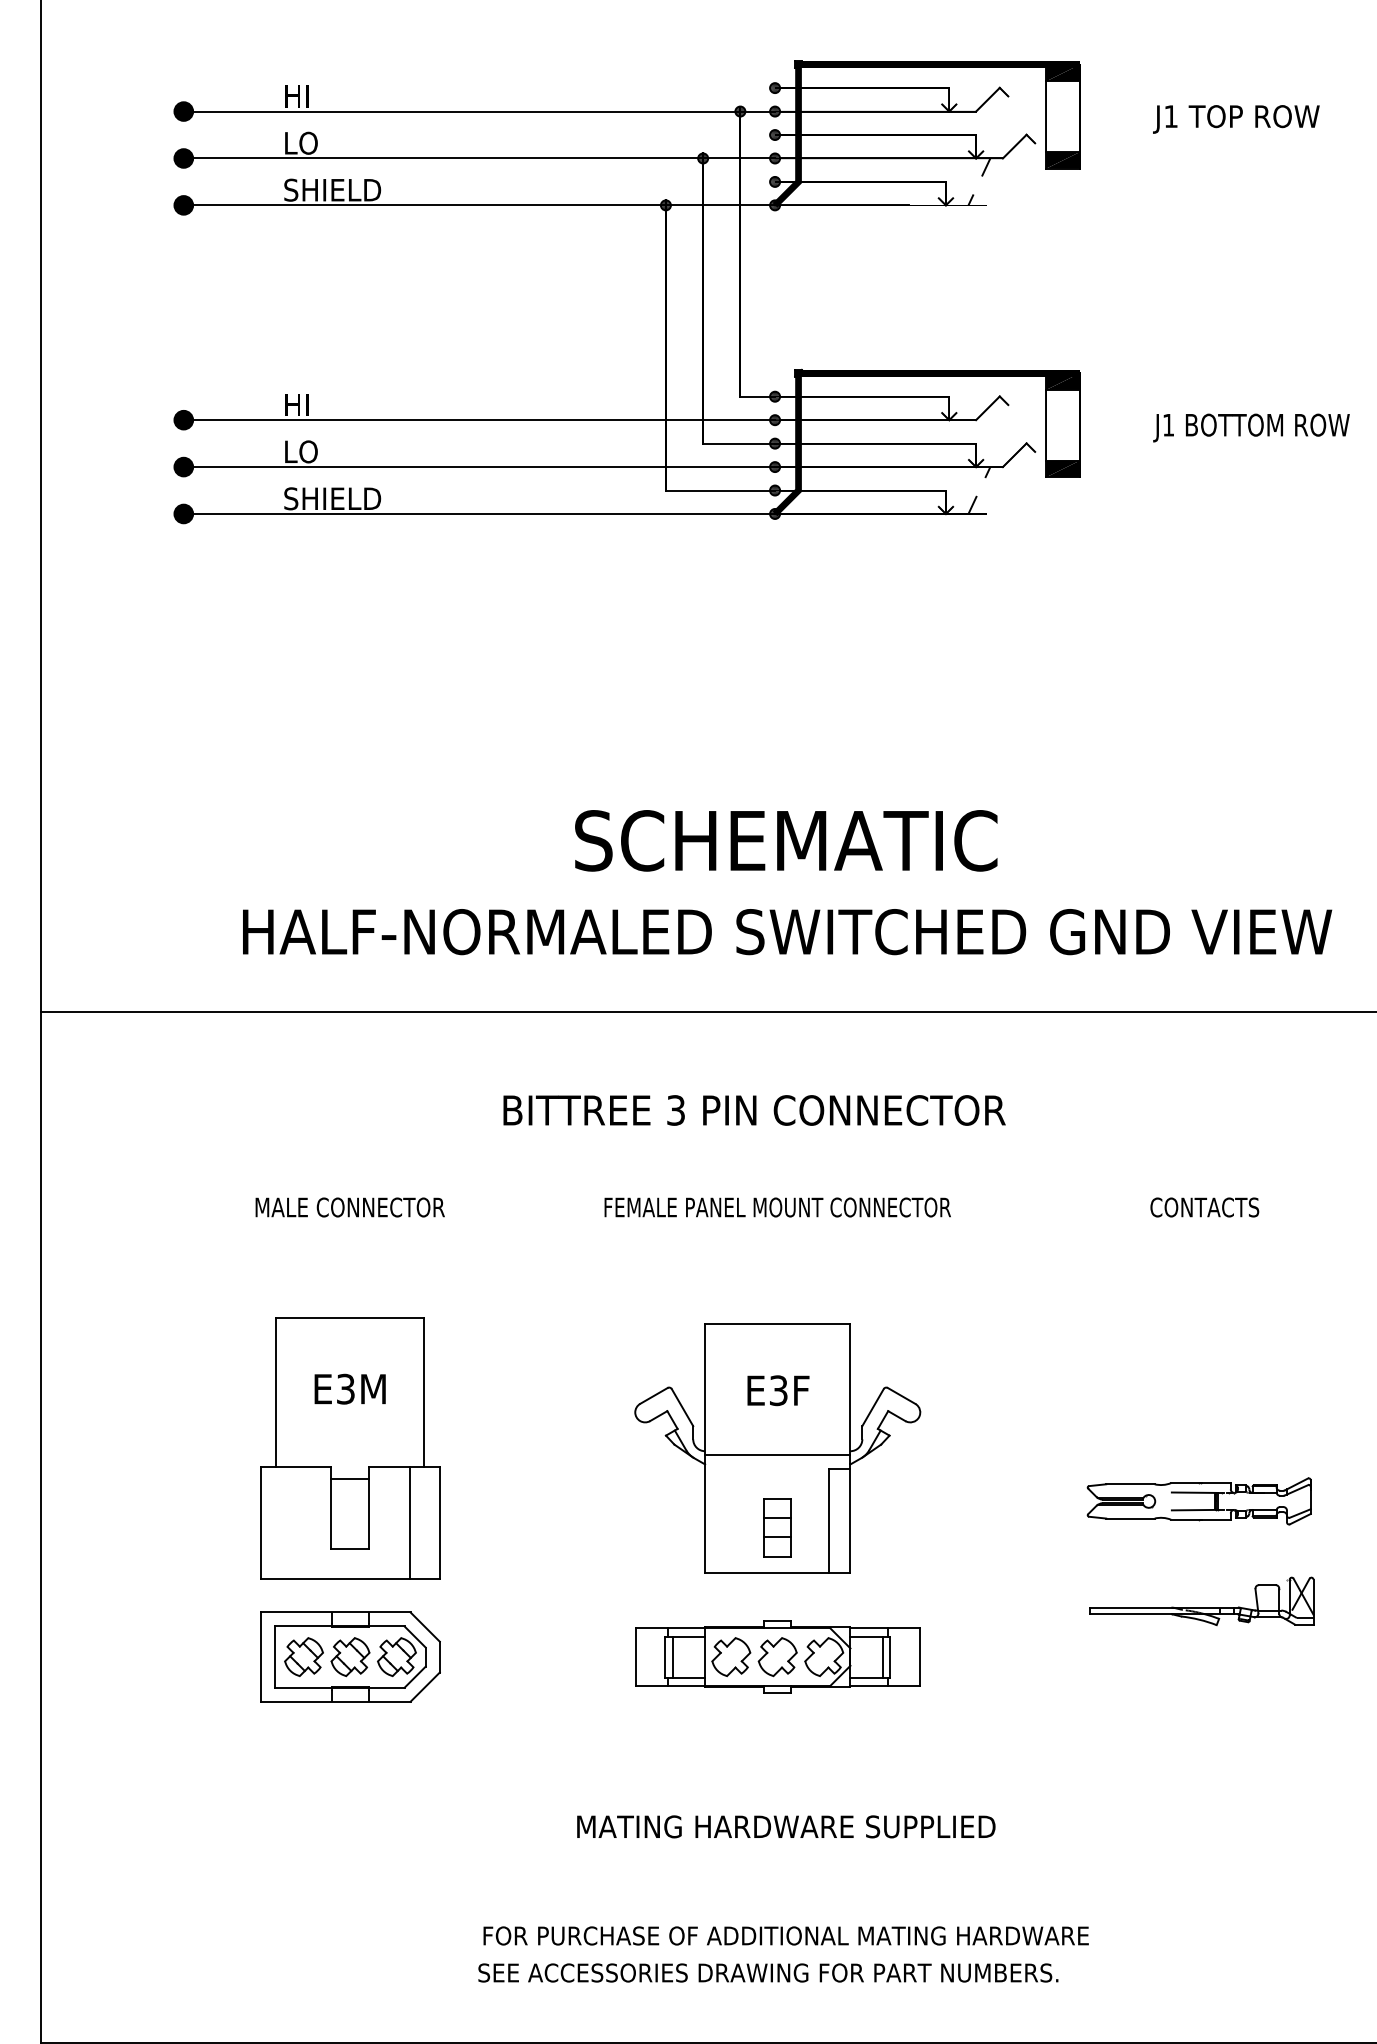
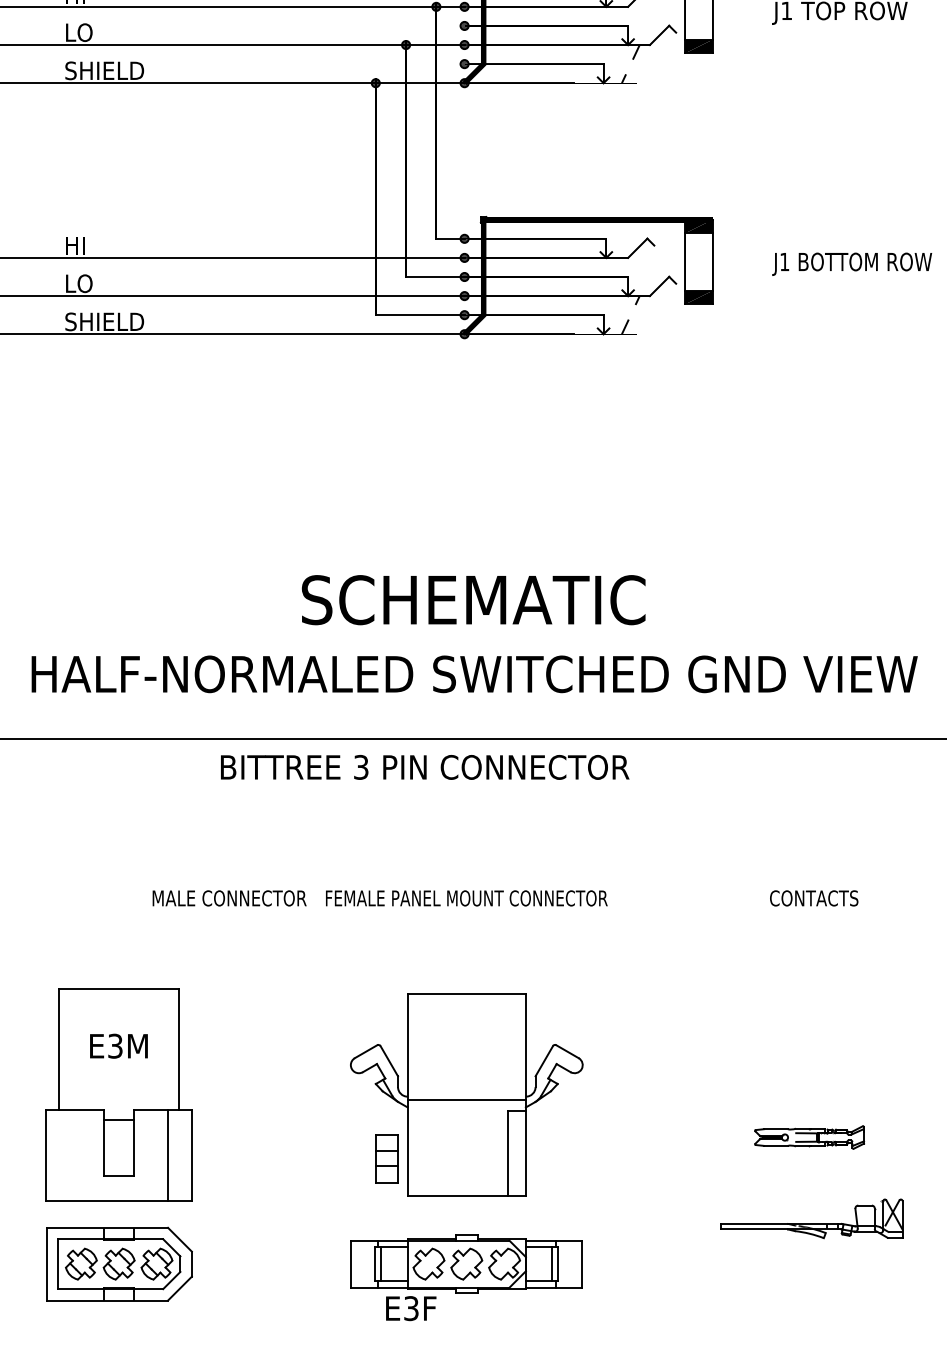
text: (754, 1110) -> (425, 767), moved
text: (349, 1207) -> (229, 898), moved
text: (778, 1390) -> (411, 1308), moved
part: (1198, 1501) -> (809, 1137), size x0.6
part: (777, 1527) -> (386, 1158), moved

